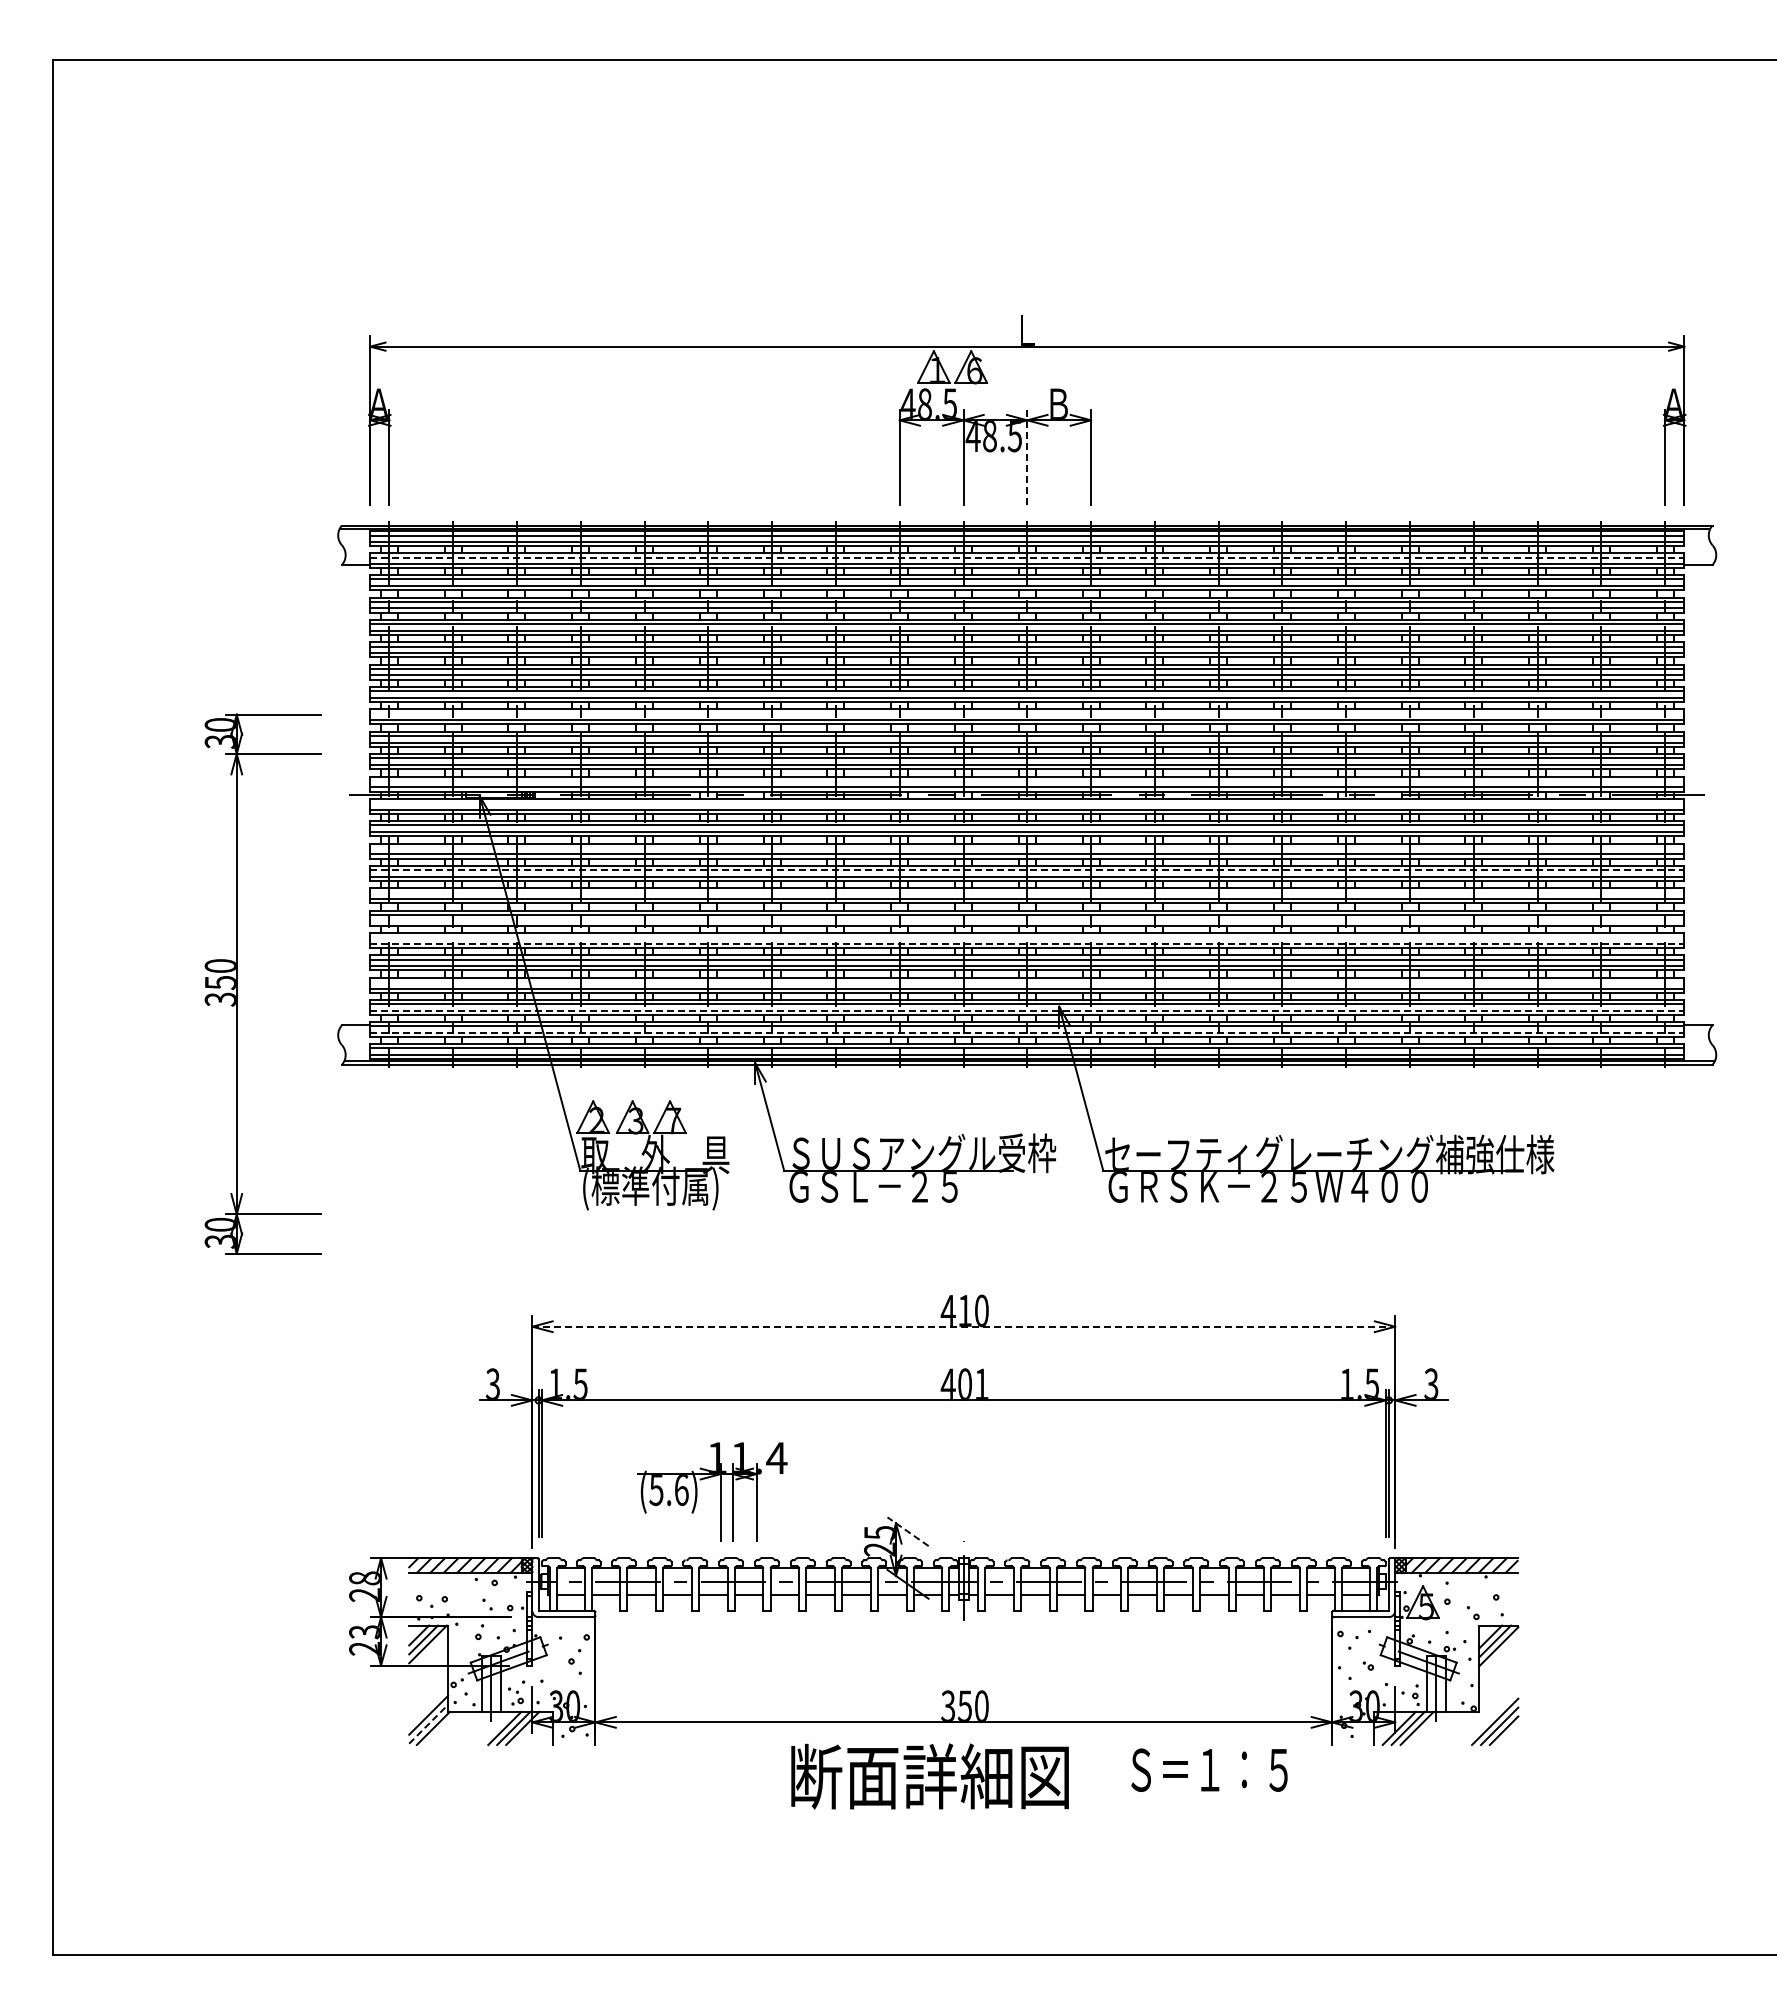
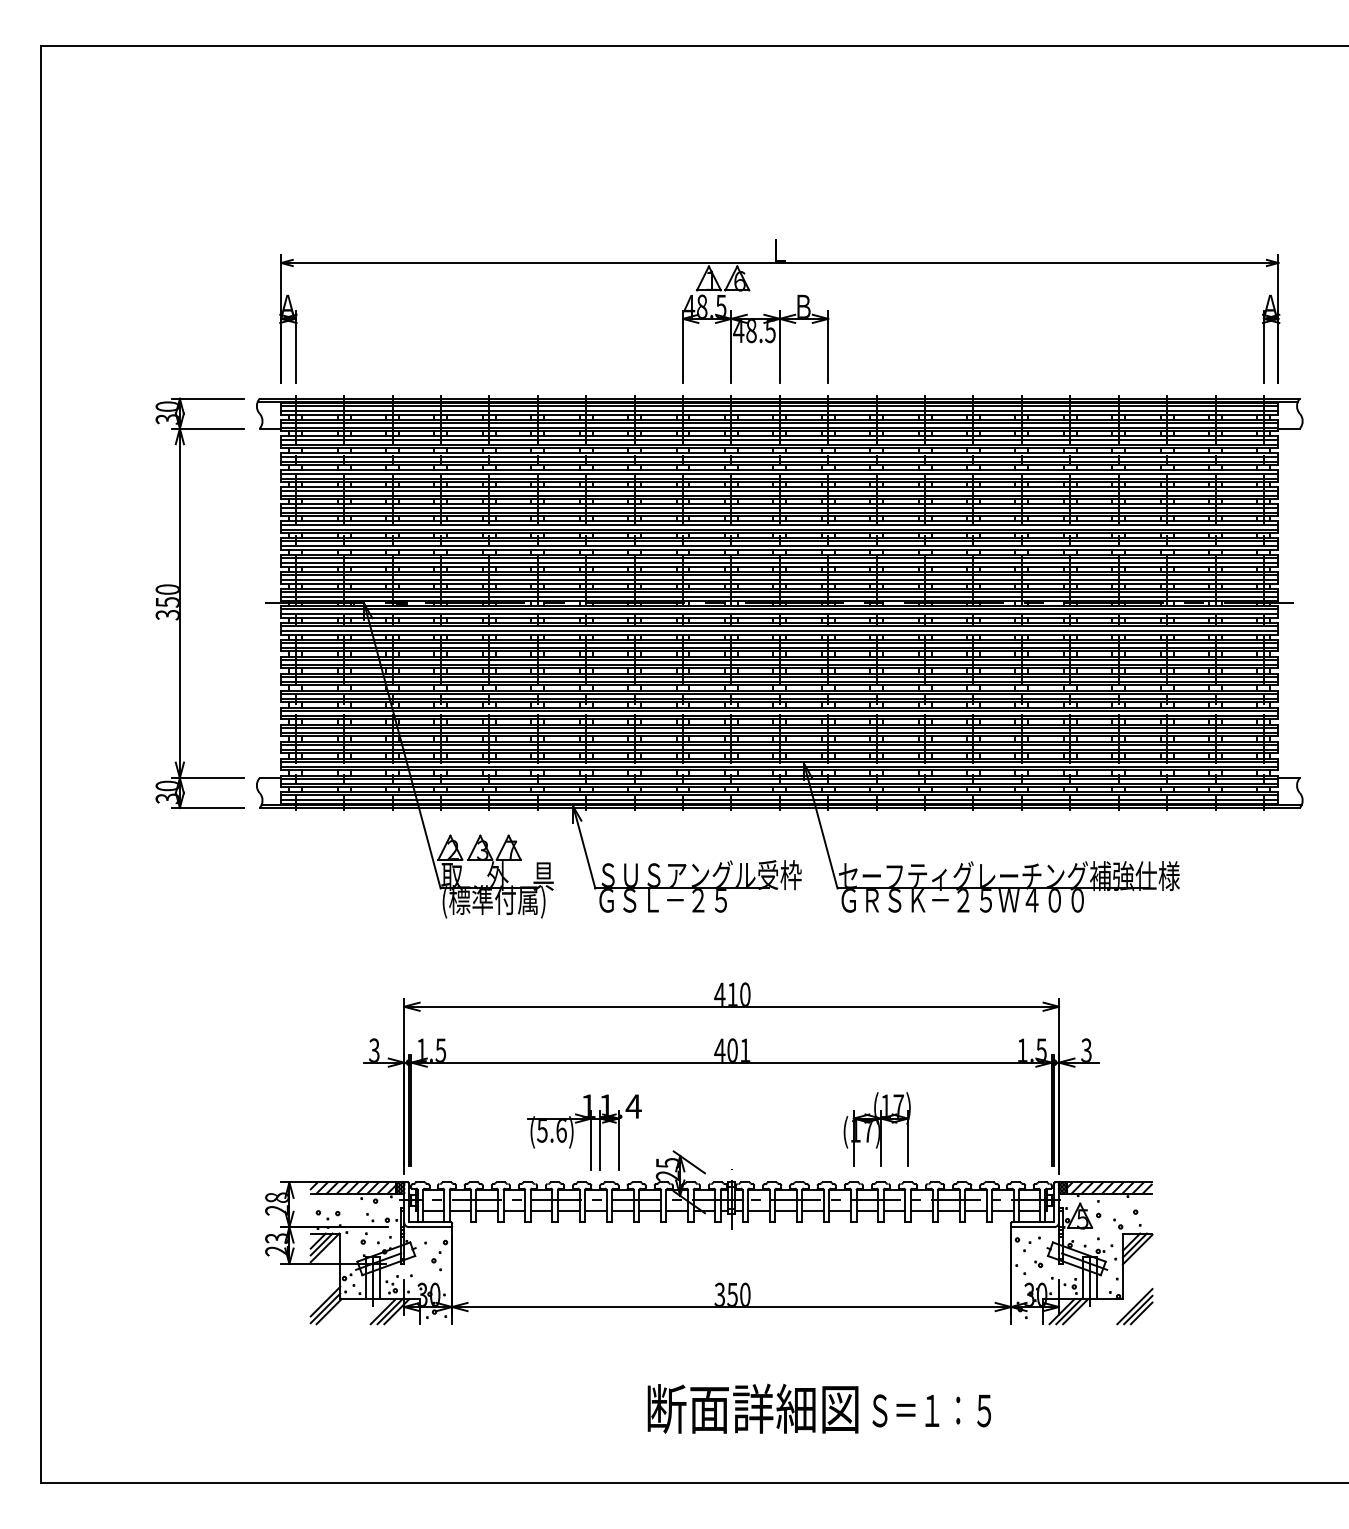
line: (1027, 456) -> (779, 346), dashed -> solid
line: (1027, 557) -> (779, 422), dashed -> solid
line: (1027, 713) -> (779, 541), added
line: (1027, 780) -> (779, 592), added
line: (1027, 803) -> (779, 609), added
line: (1027, 847) -> (779, 643), added
line: (1027, 870) -> (779, 660), dashed -> solid
line: (1027, 892) -> (779, 677), added
line: (1027, 921) -> (779, 699), added
line: (1027, 937) -> (779, 711), added
line: (1027, 943) -> (779, 715), dashed -> solid
line: (1027, 981) -> (779, 744), added
part: (237, 983) -> (180, 602), moved
line: (1027, 1010) -> (779, 766), dashed -> solid
line: (1027, 1032) -> (779, 783), dashed -> solid
line: (964, 1326) -> (732, 1006), dashed -> solid
part: (1155, 1488) -> (877, 1129), added
part: (720, 1491) -> (591, 1131), moved
line: (907, 1531) -> (688, 1162), dashed -> solid
line: (428, 1724) -> (325, 1308), dashed -> solid
text: (1209, 1769) -> (931, 1410), moved
text: (929, 1776) -> (752, 1408), moved

